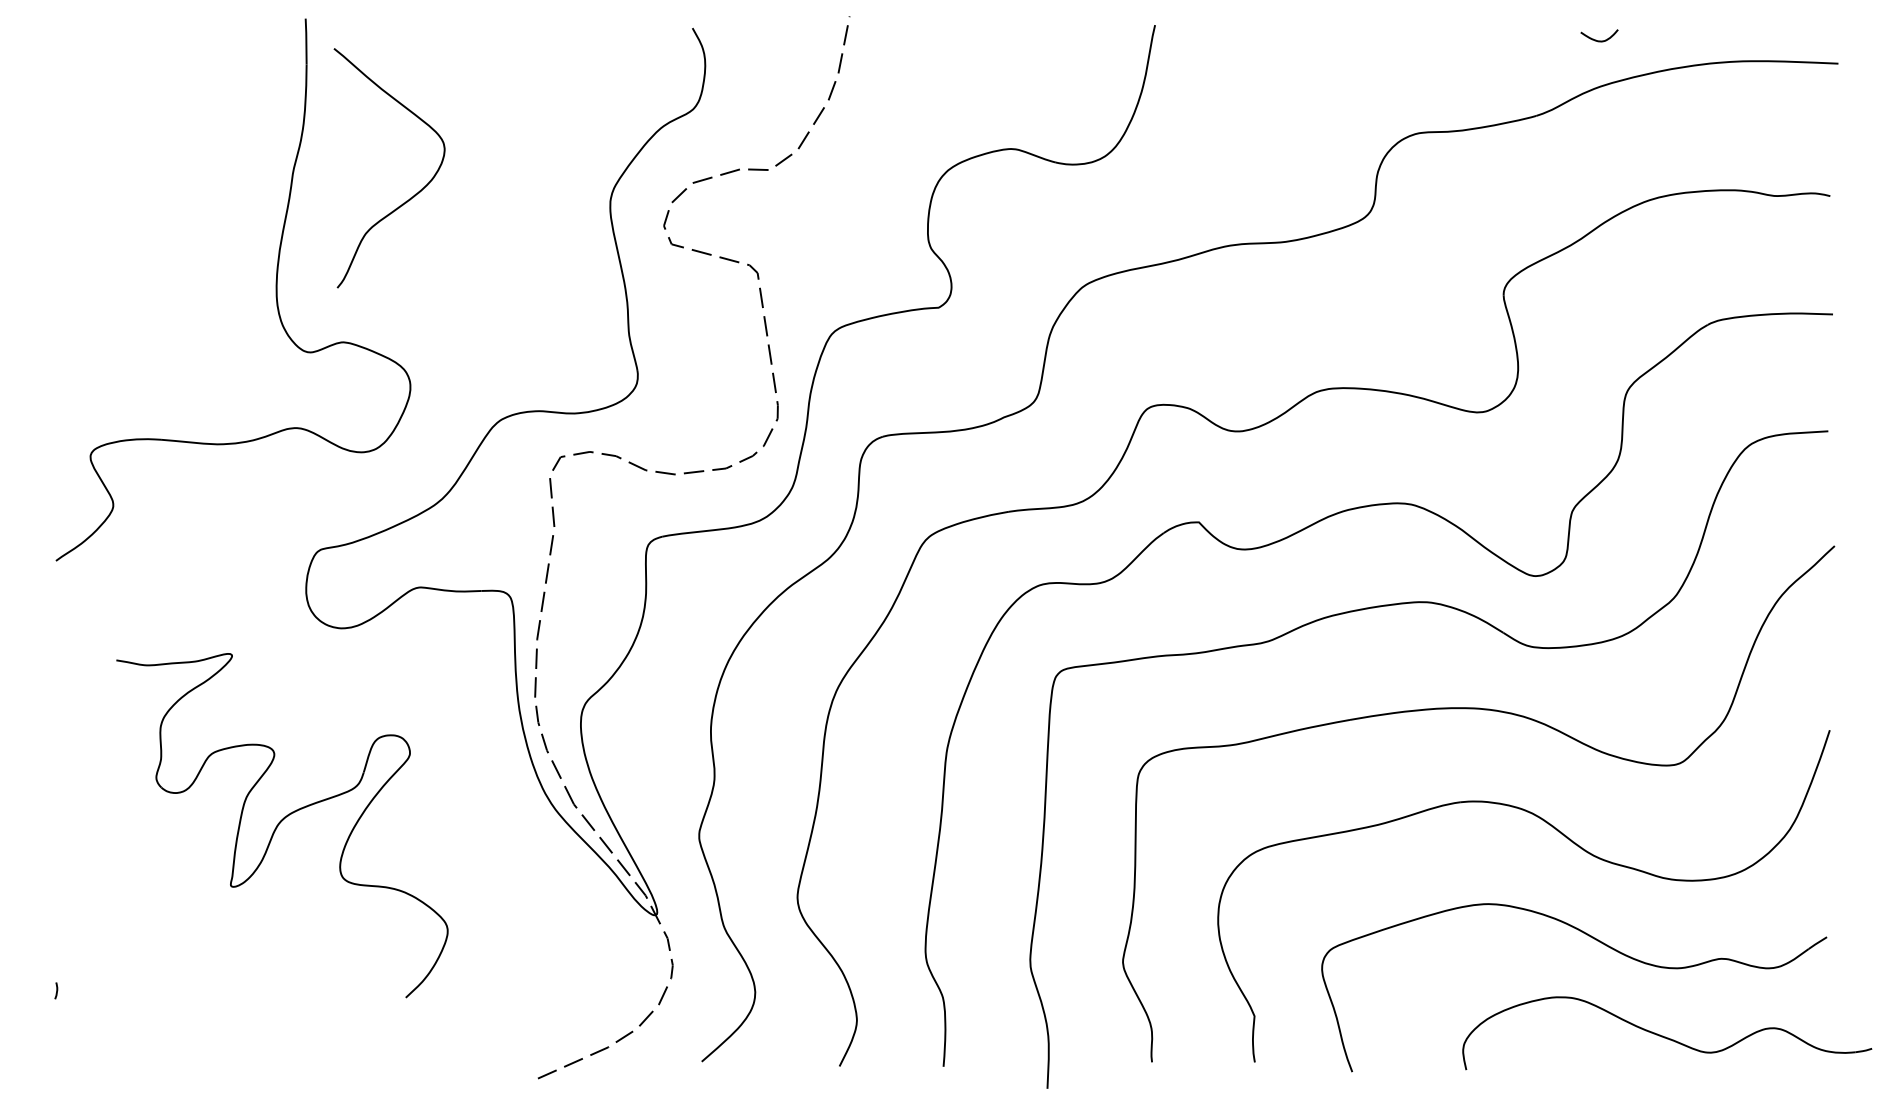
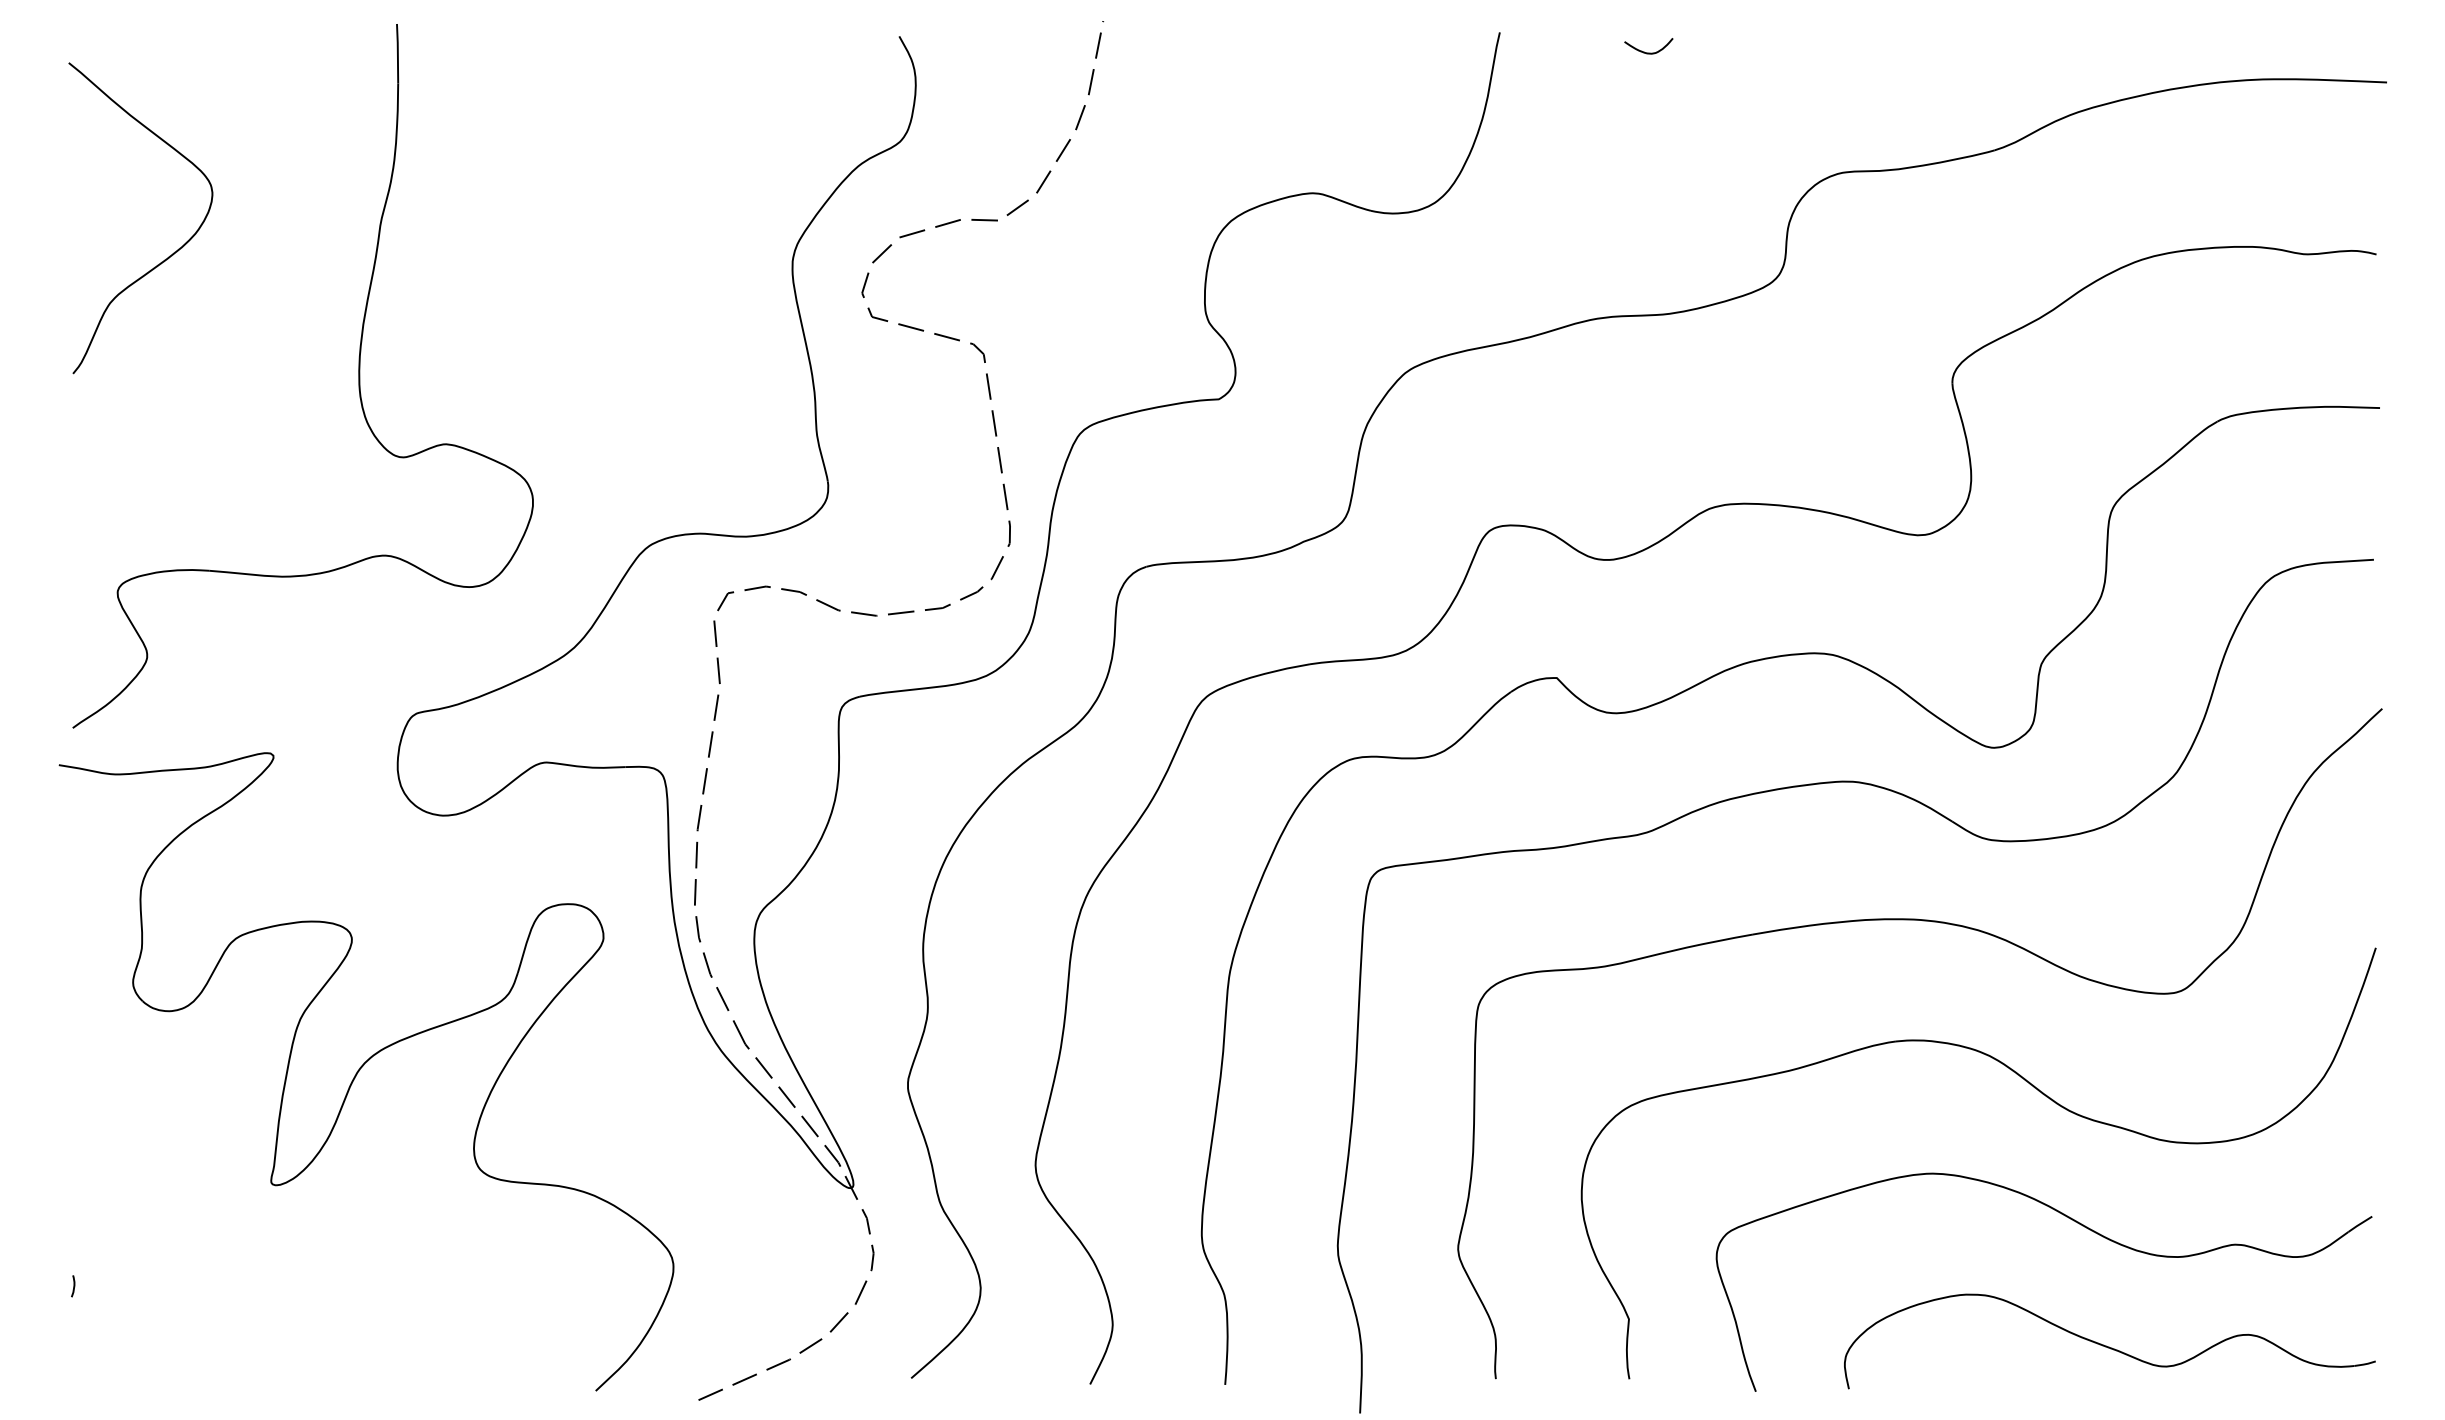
curve: (1599, 40) -> (1648, 52), moved
curve: (411, 196) -> (169, 255), moved
part: (282, 825) -> (366, 1071), size x1.43
part: (1667, 1033) -> (2109, 1341), moved

